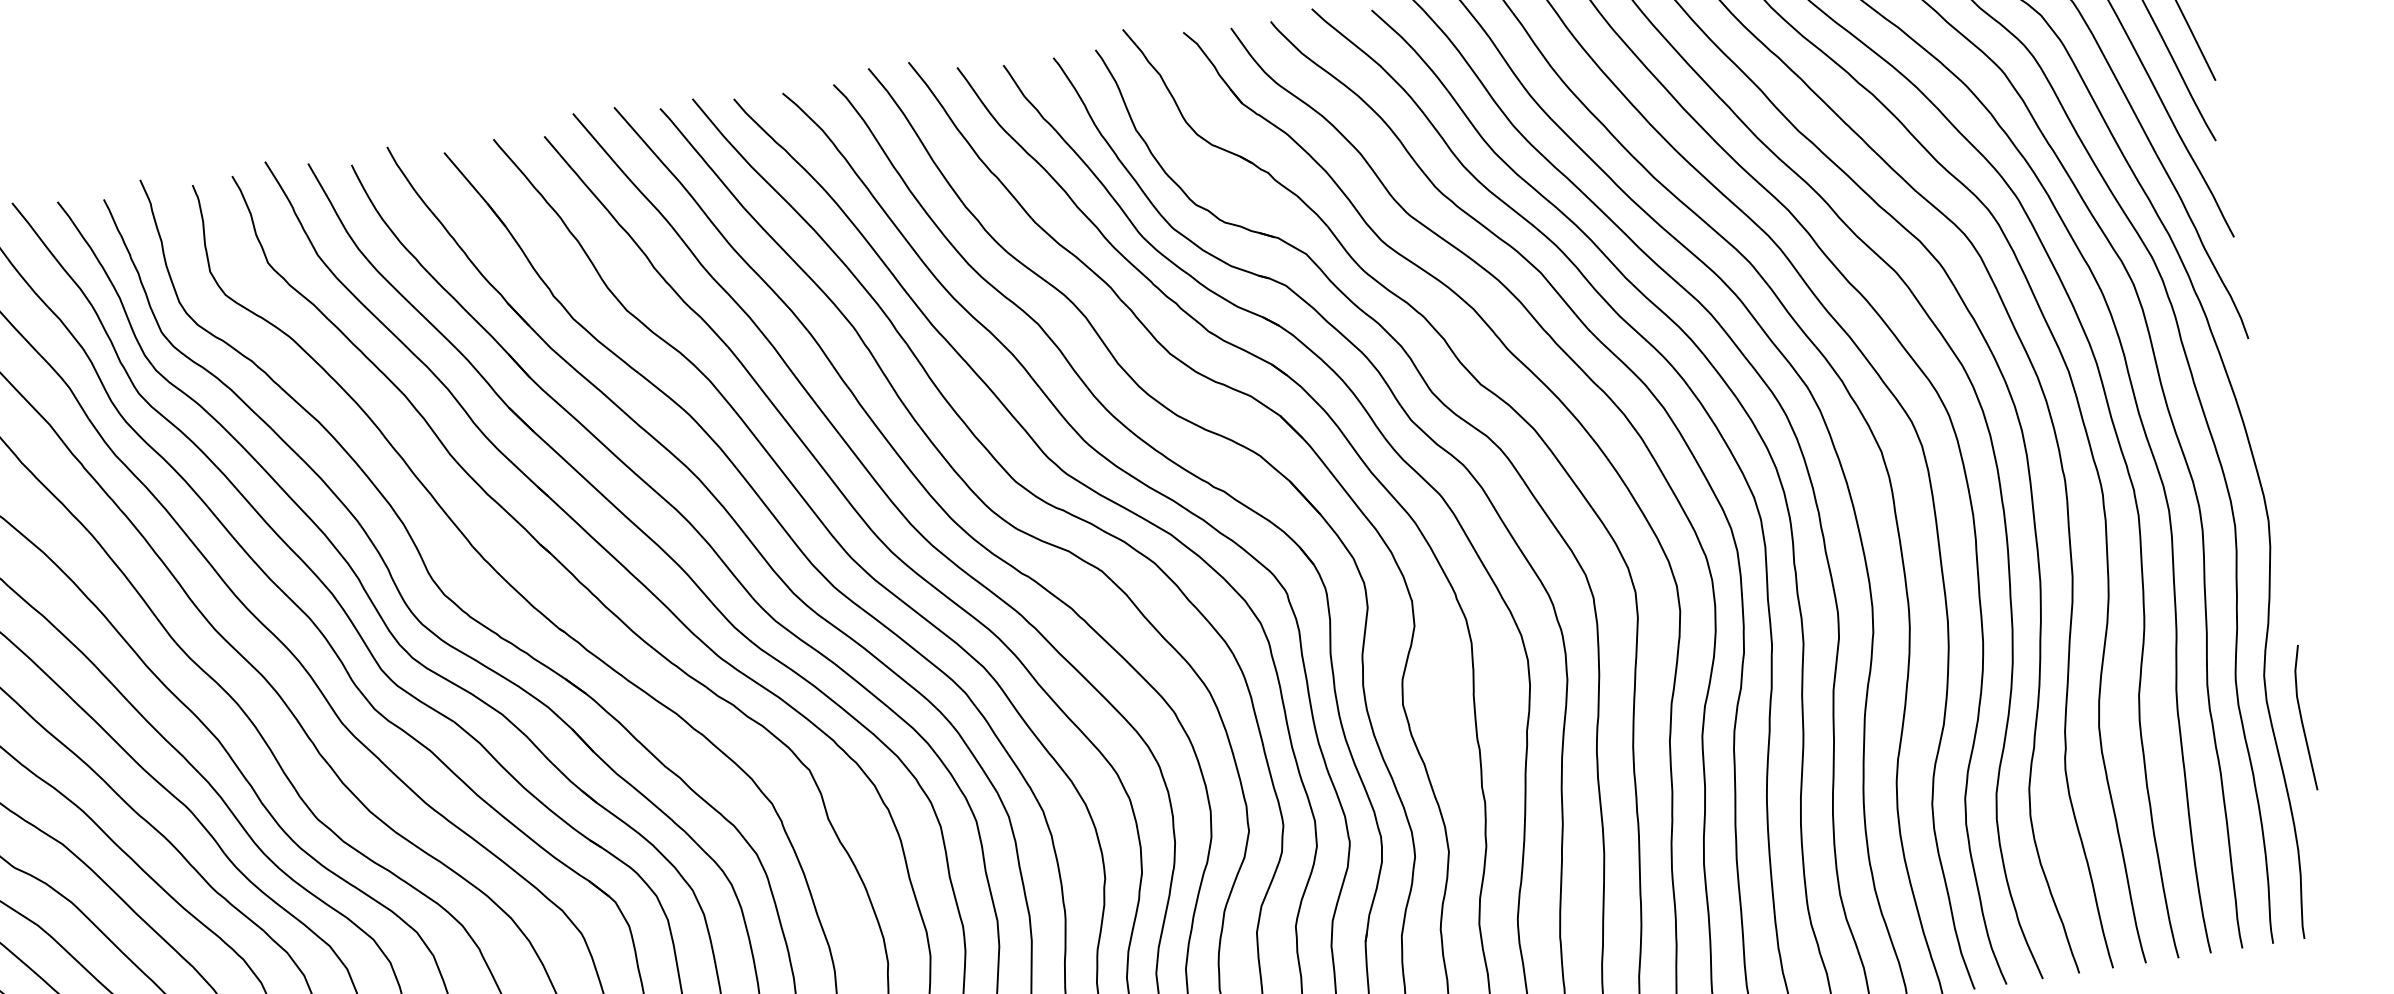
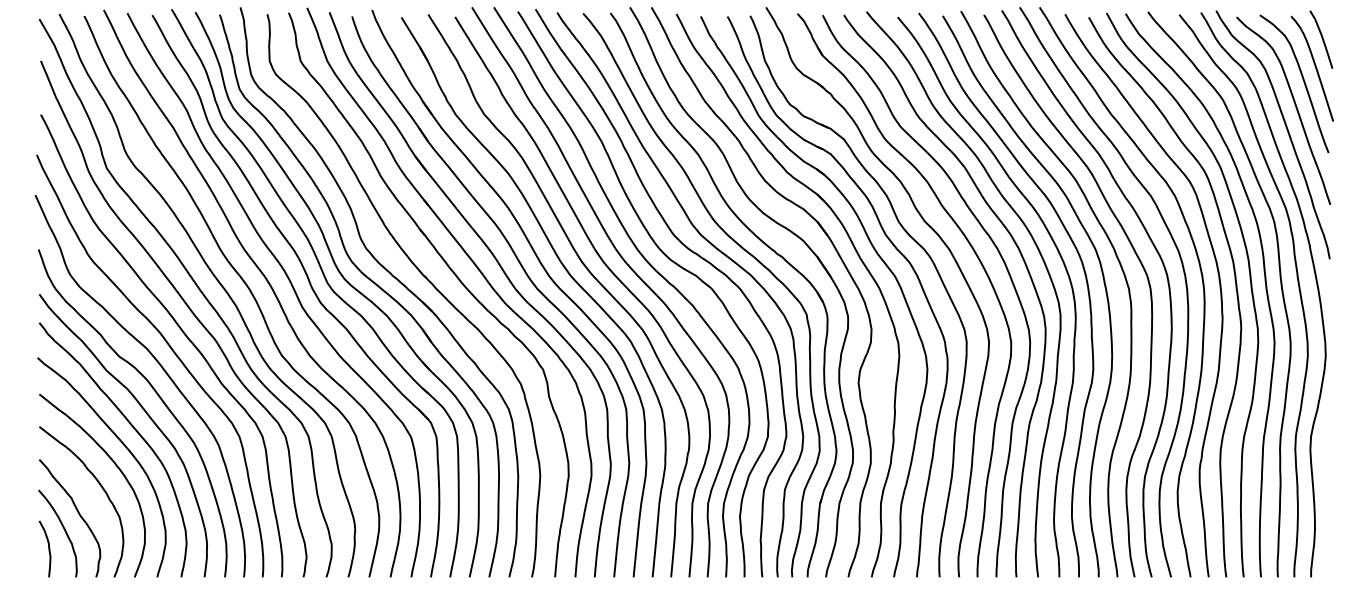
line: (2301, 717) -> (1327, 461), removed

